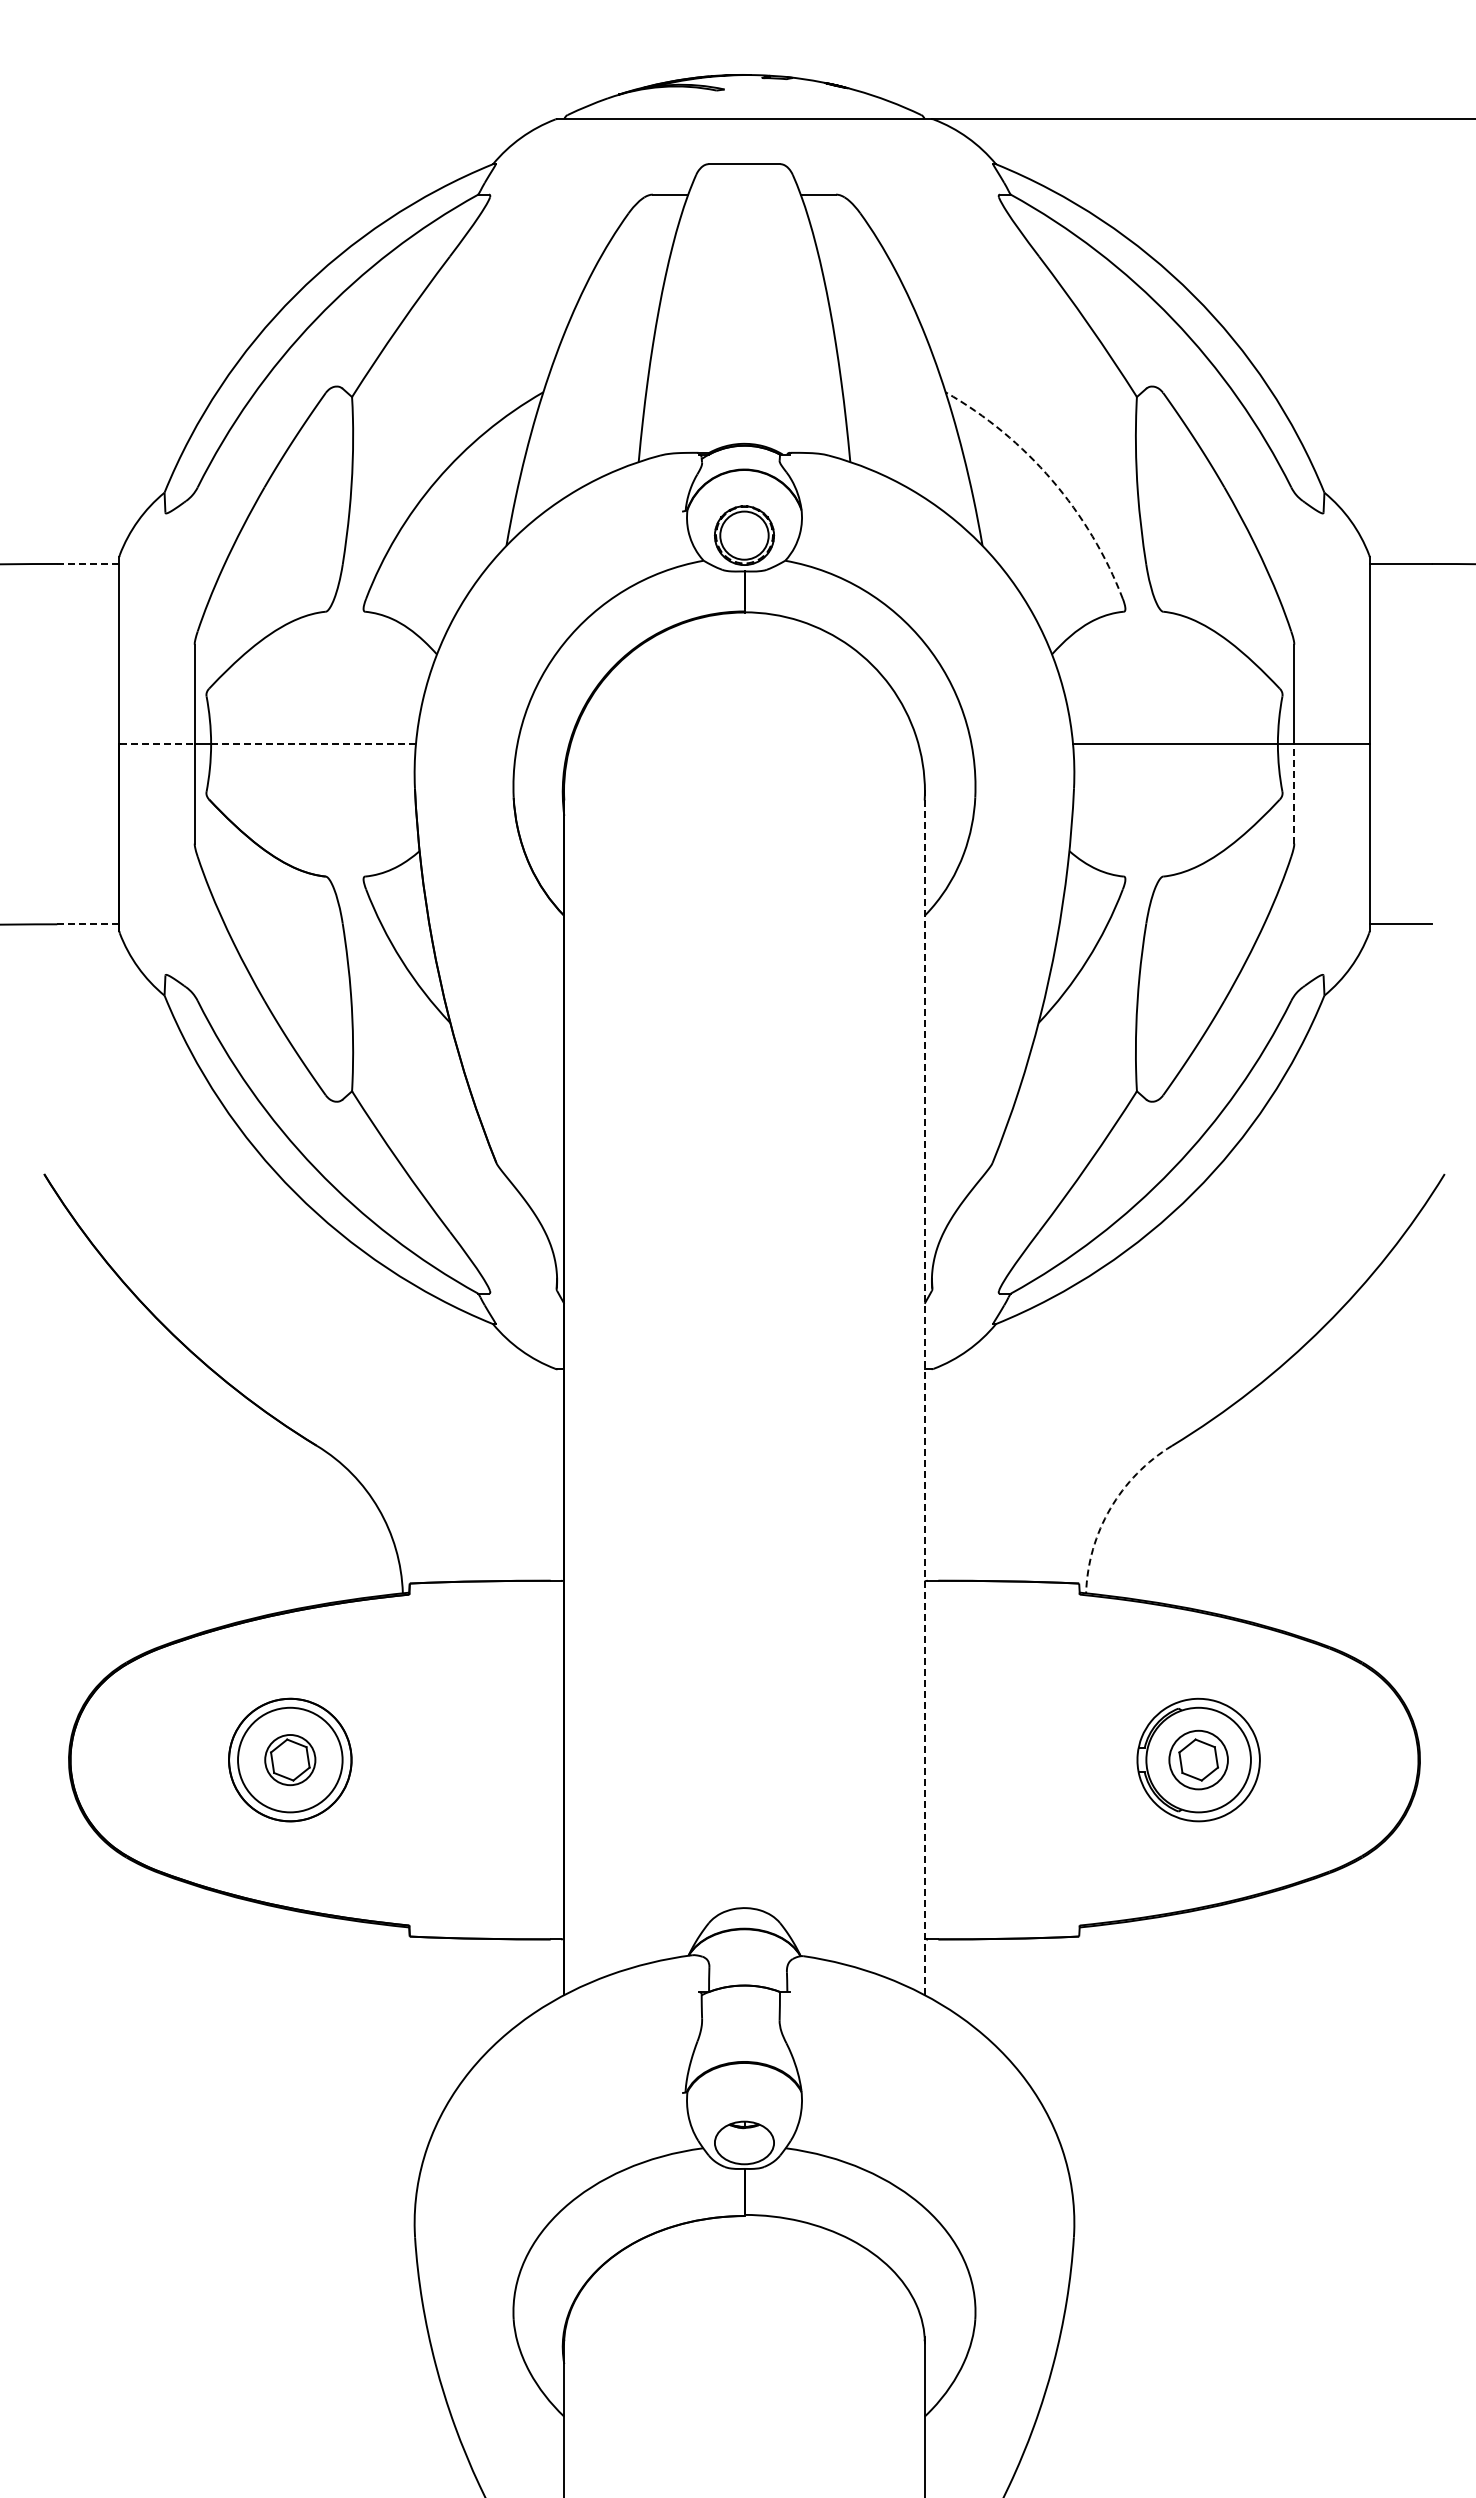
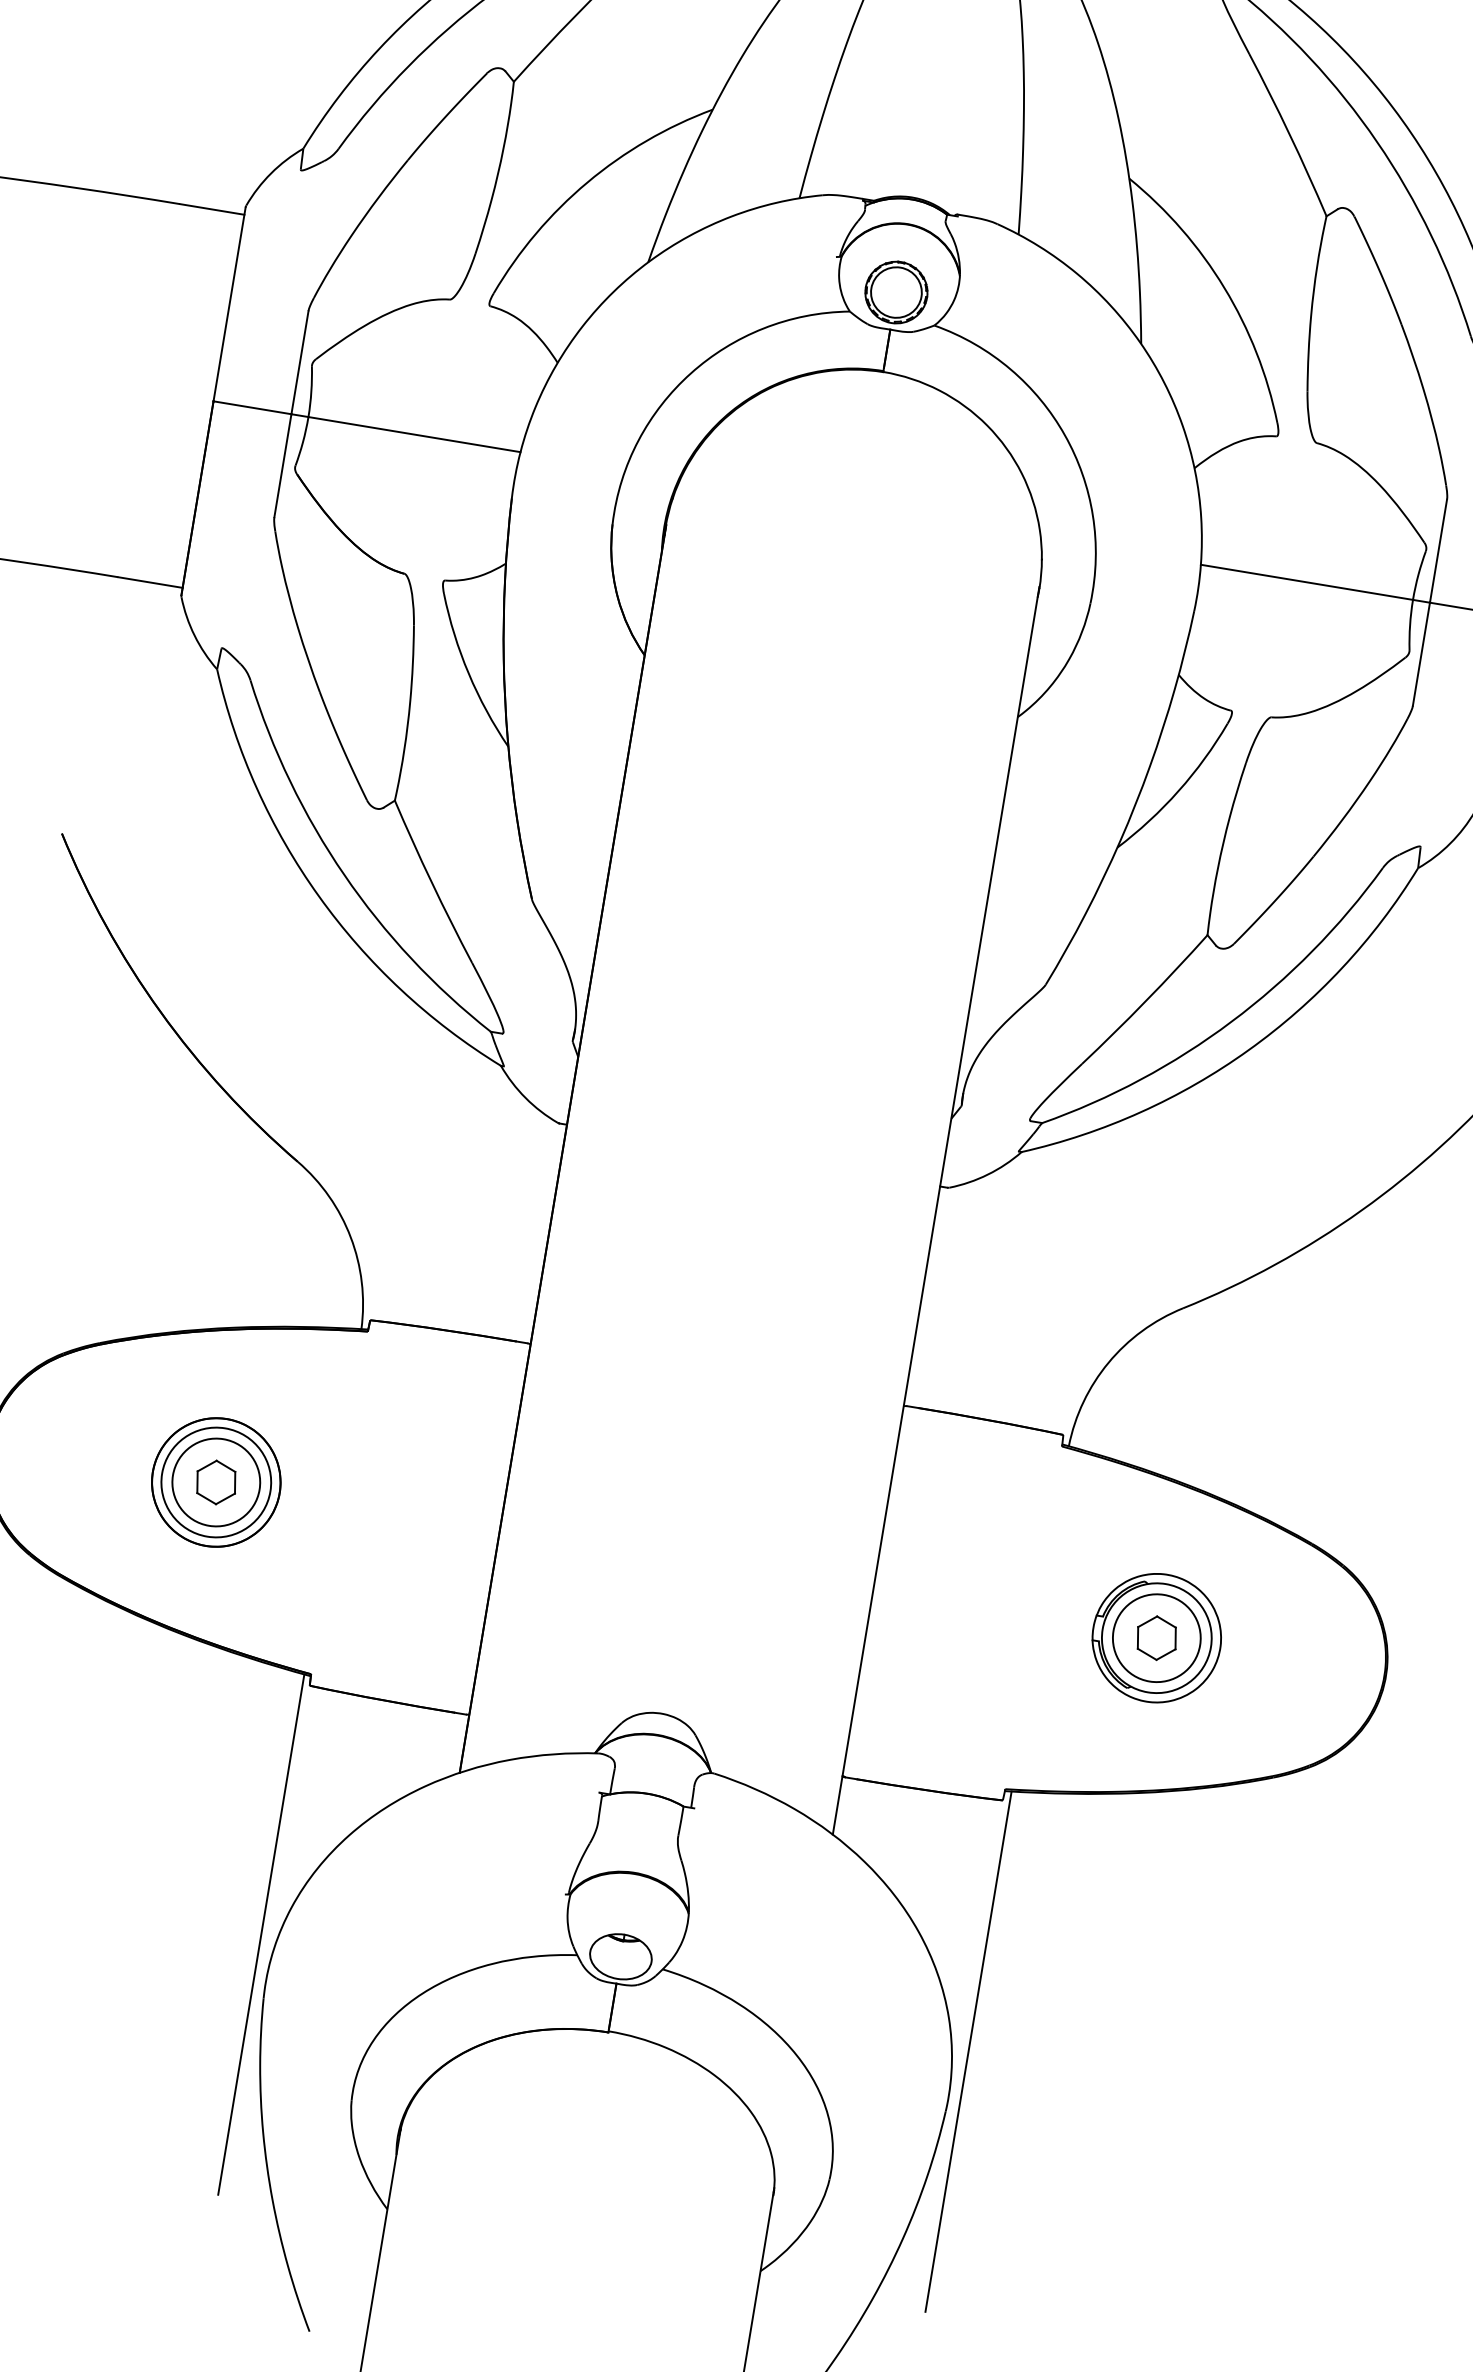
arc: (1052, 480) -> (1224, 288), dashed -> solid
line: (87, 563) -> (211, 208), dashed -> solid
line: (157, 744) -> (252, 408), dashed -> solid
line: (314, 744) -> (415, 435), dashed -> solid
line: (1294, 793) -> (1421, 653), dashed -> solid
line: (87, 924) -> (149, 582), dashed -> solid
line: (924, 1392) -> (935, 1210), dashed -> solid
arc: (1110, 1508) -> (1108, 1362), dashed -> solid
circle: (290, 1759) -> (216, 1481), size x1.67
circle: (1198, 1759) -> (1156, 1637), size x1.43
line: (402, 2177) -> (260, 1933), added
line: (1086, 2177) -> (969, 2051), added

